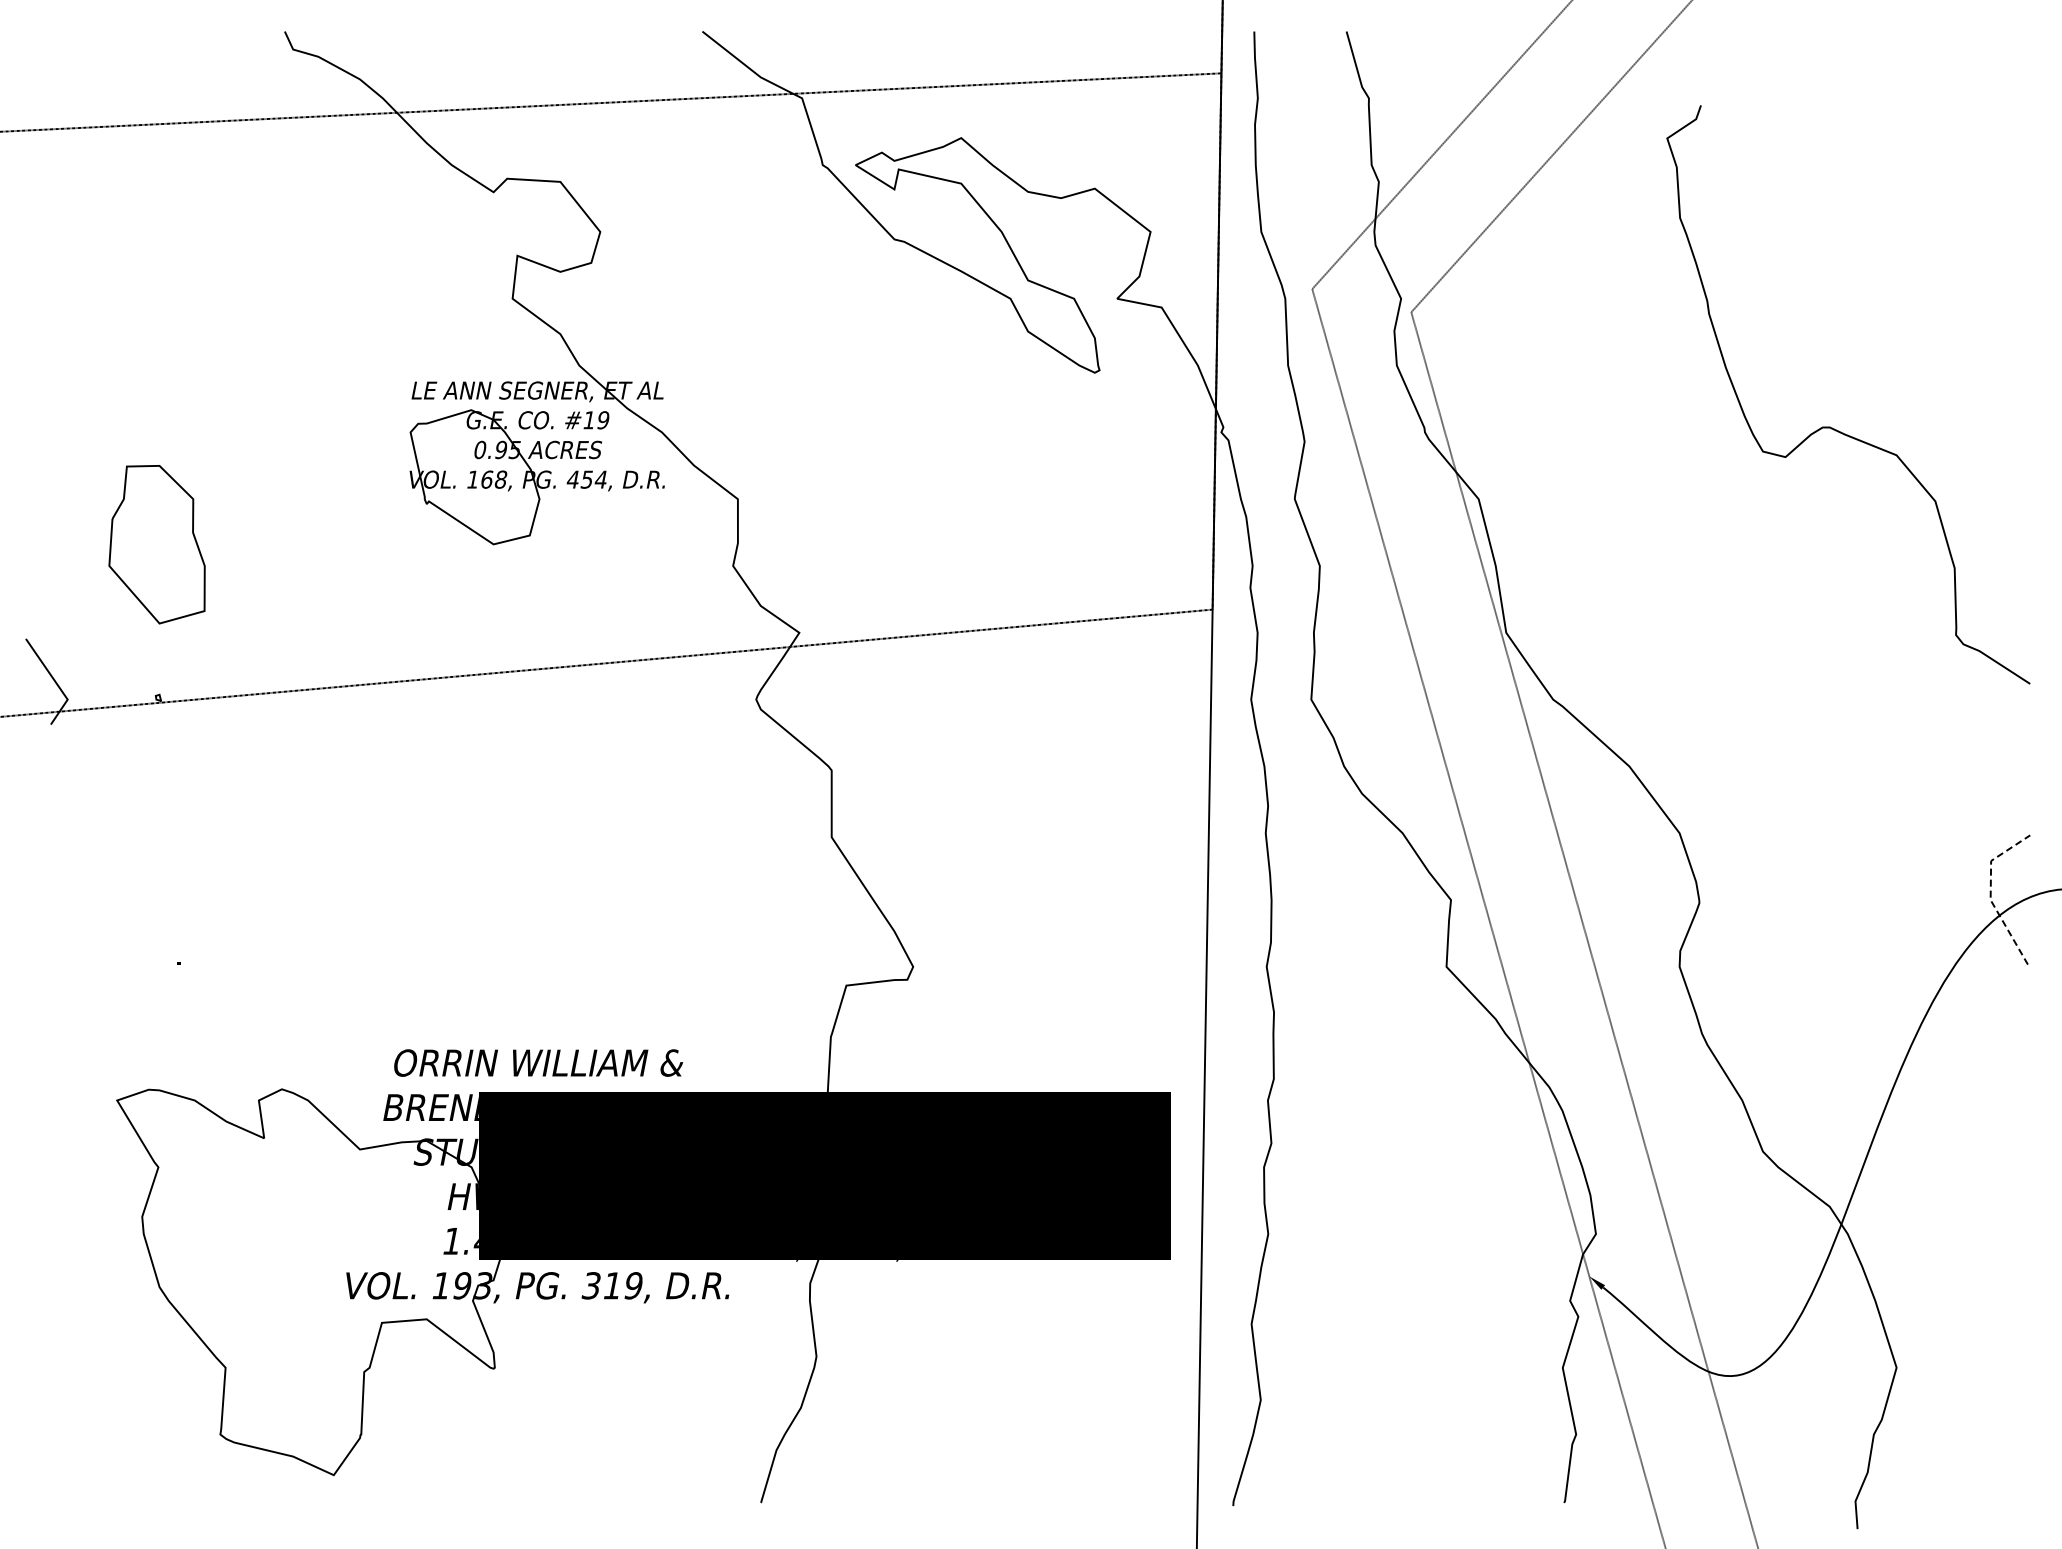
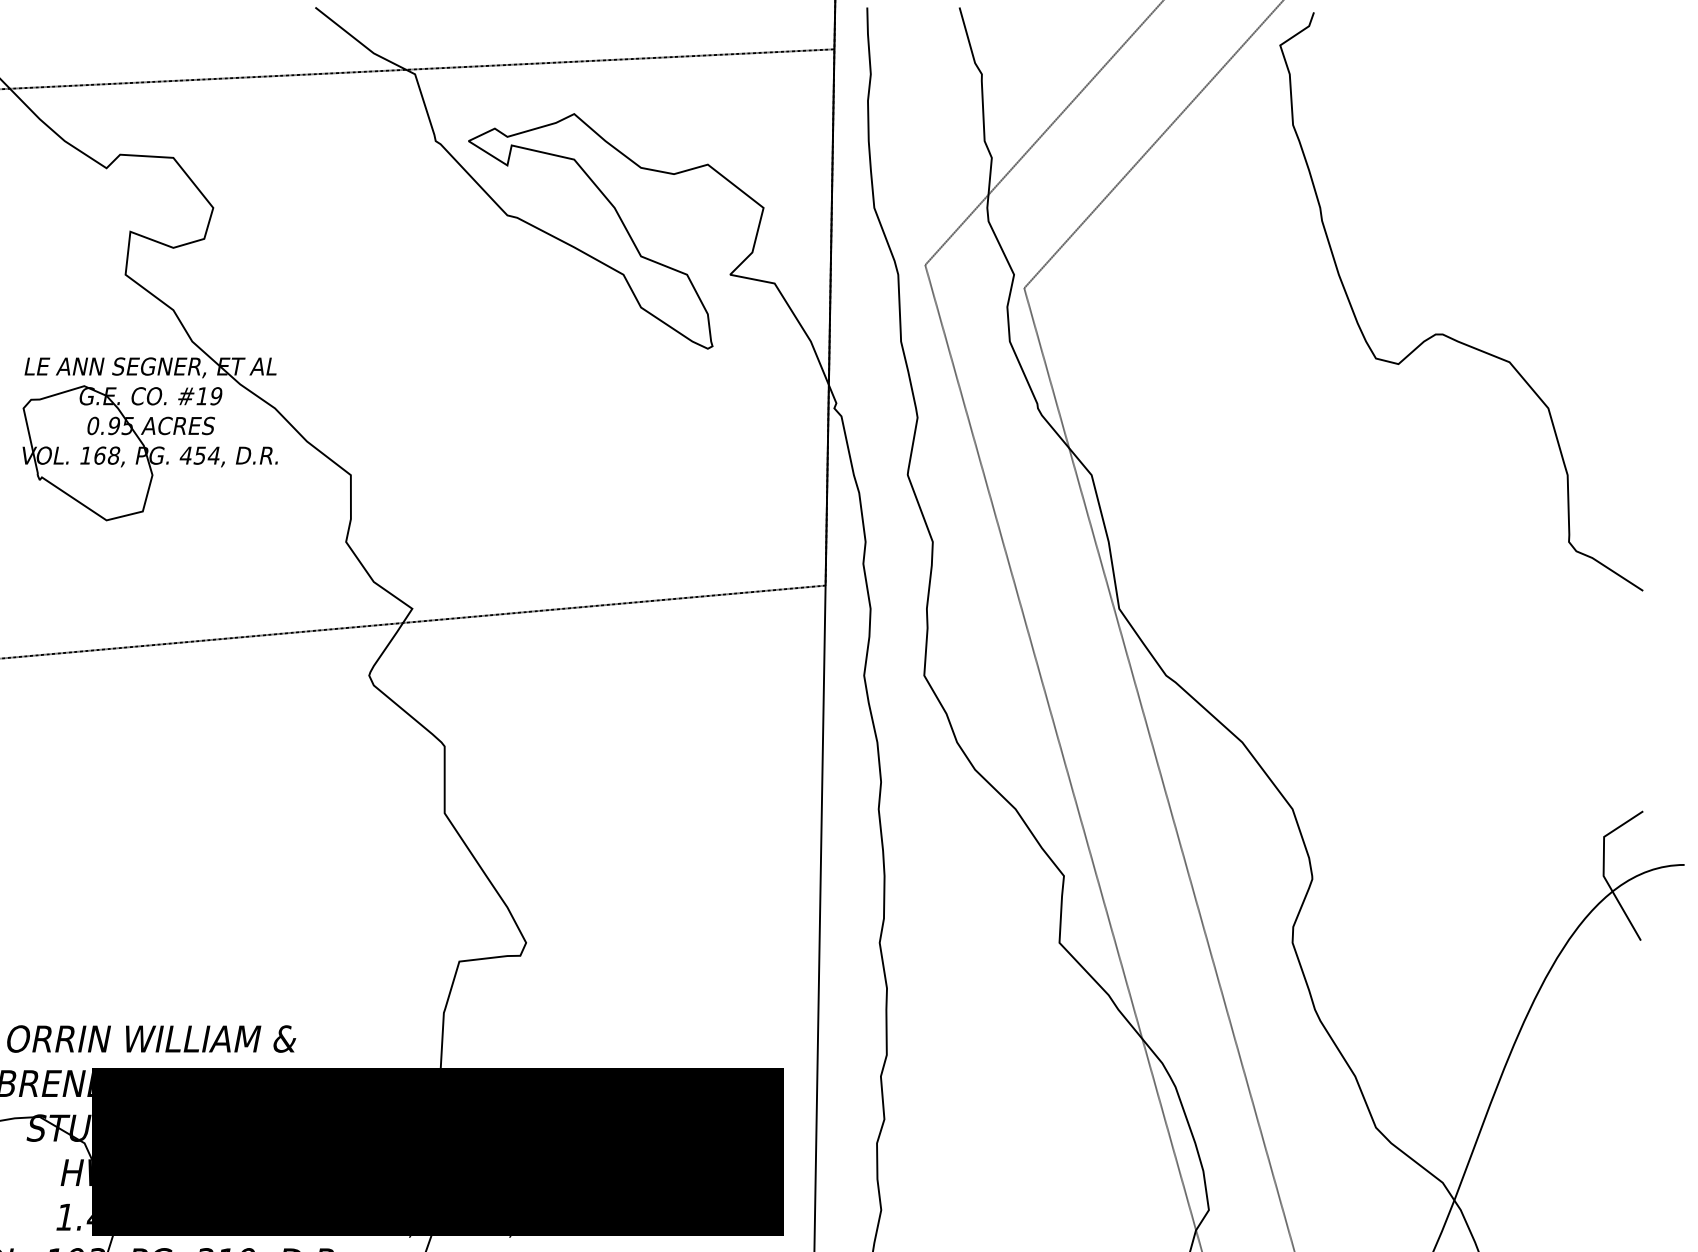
curve: (1832, 427) -> (1445, 334), moved
line: (1990, 894) -> (1603, 870), dashed -> solid

